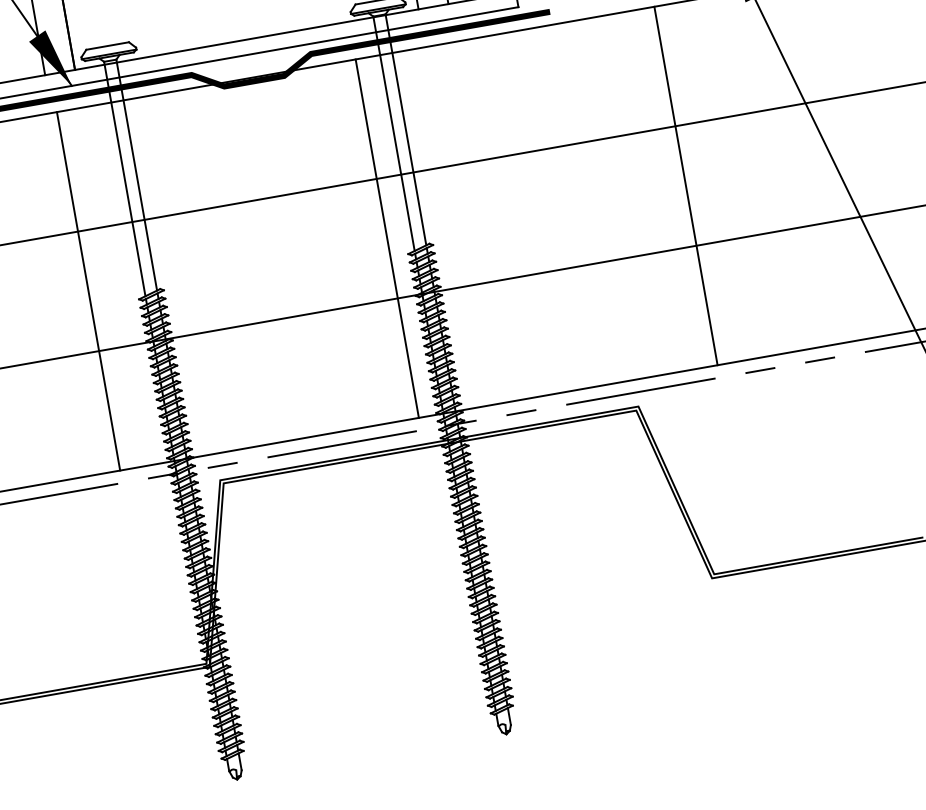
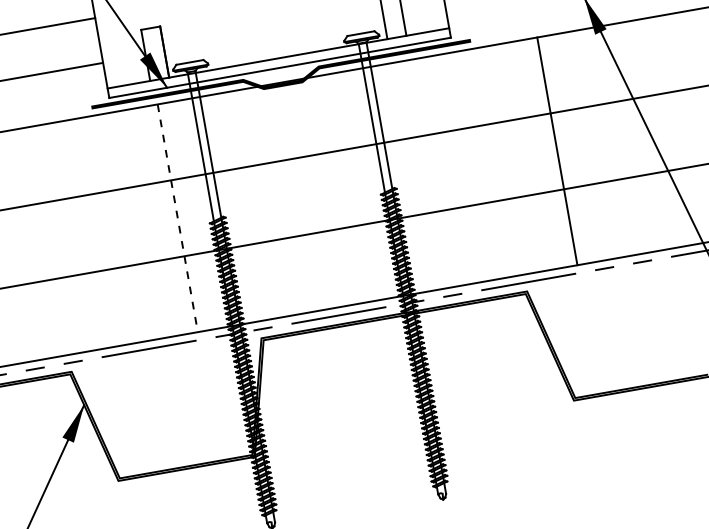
line: (387, 238) -> (367, 184), removed
line: (88, 291) -> (177, 218), solid -> dashed

